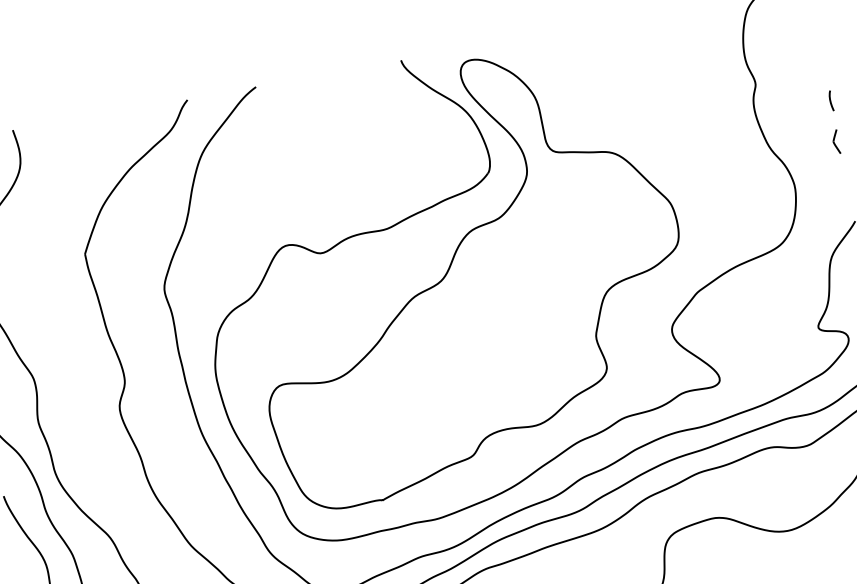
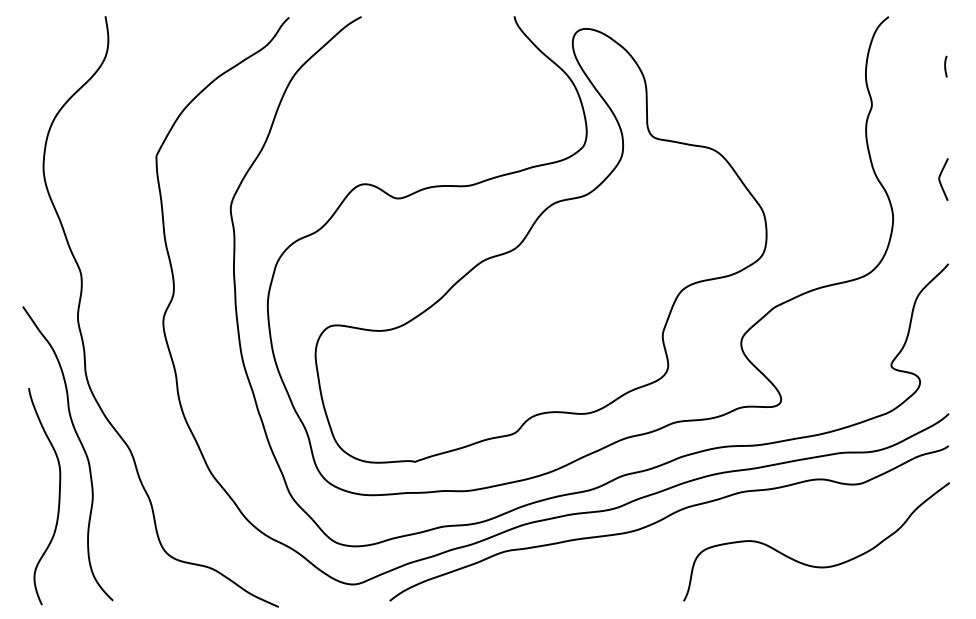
line: (830, 100) -> (945, 66), moved
part: (836, 142) -> (943, 179), size x1.67

